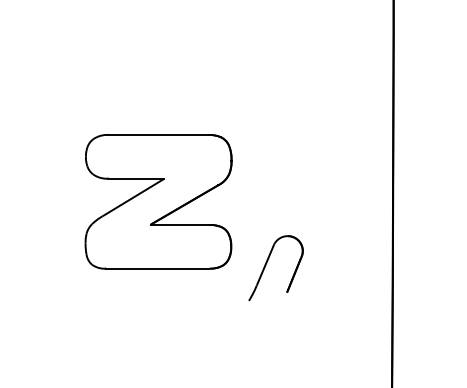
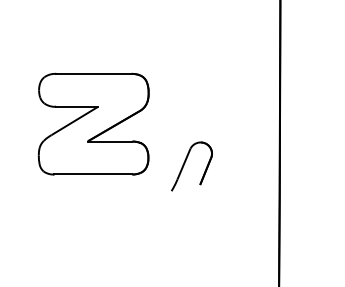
part: (158, 201) -> (93, 123), moved
part: (267, 263) -> (185, 163), moved

